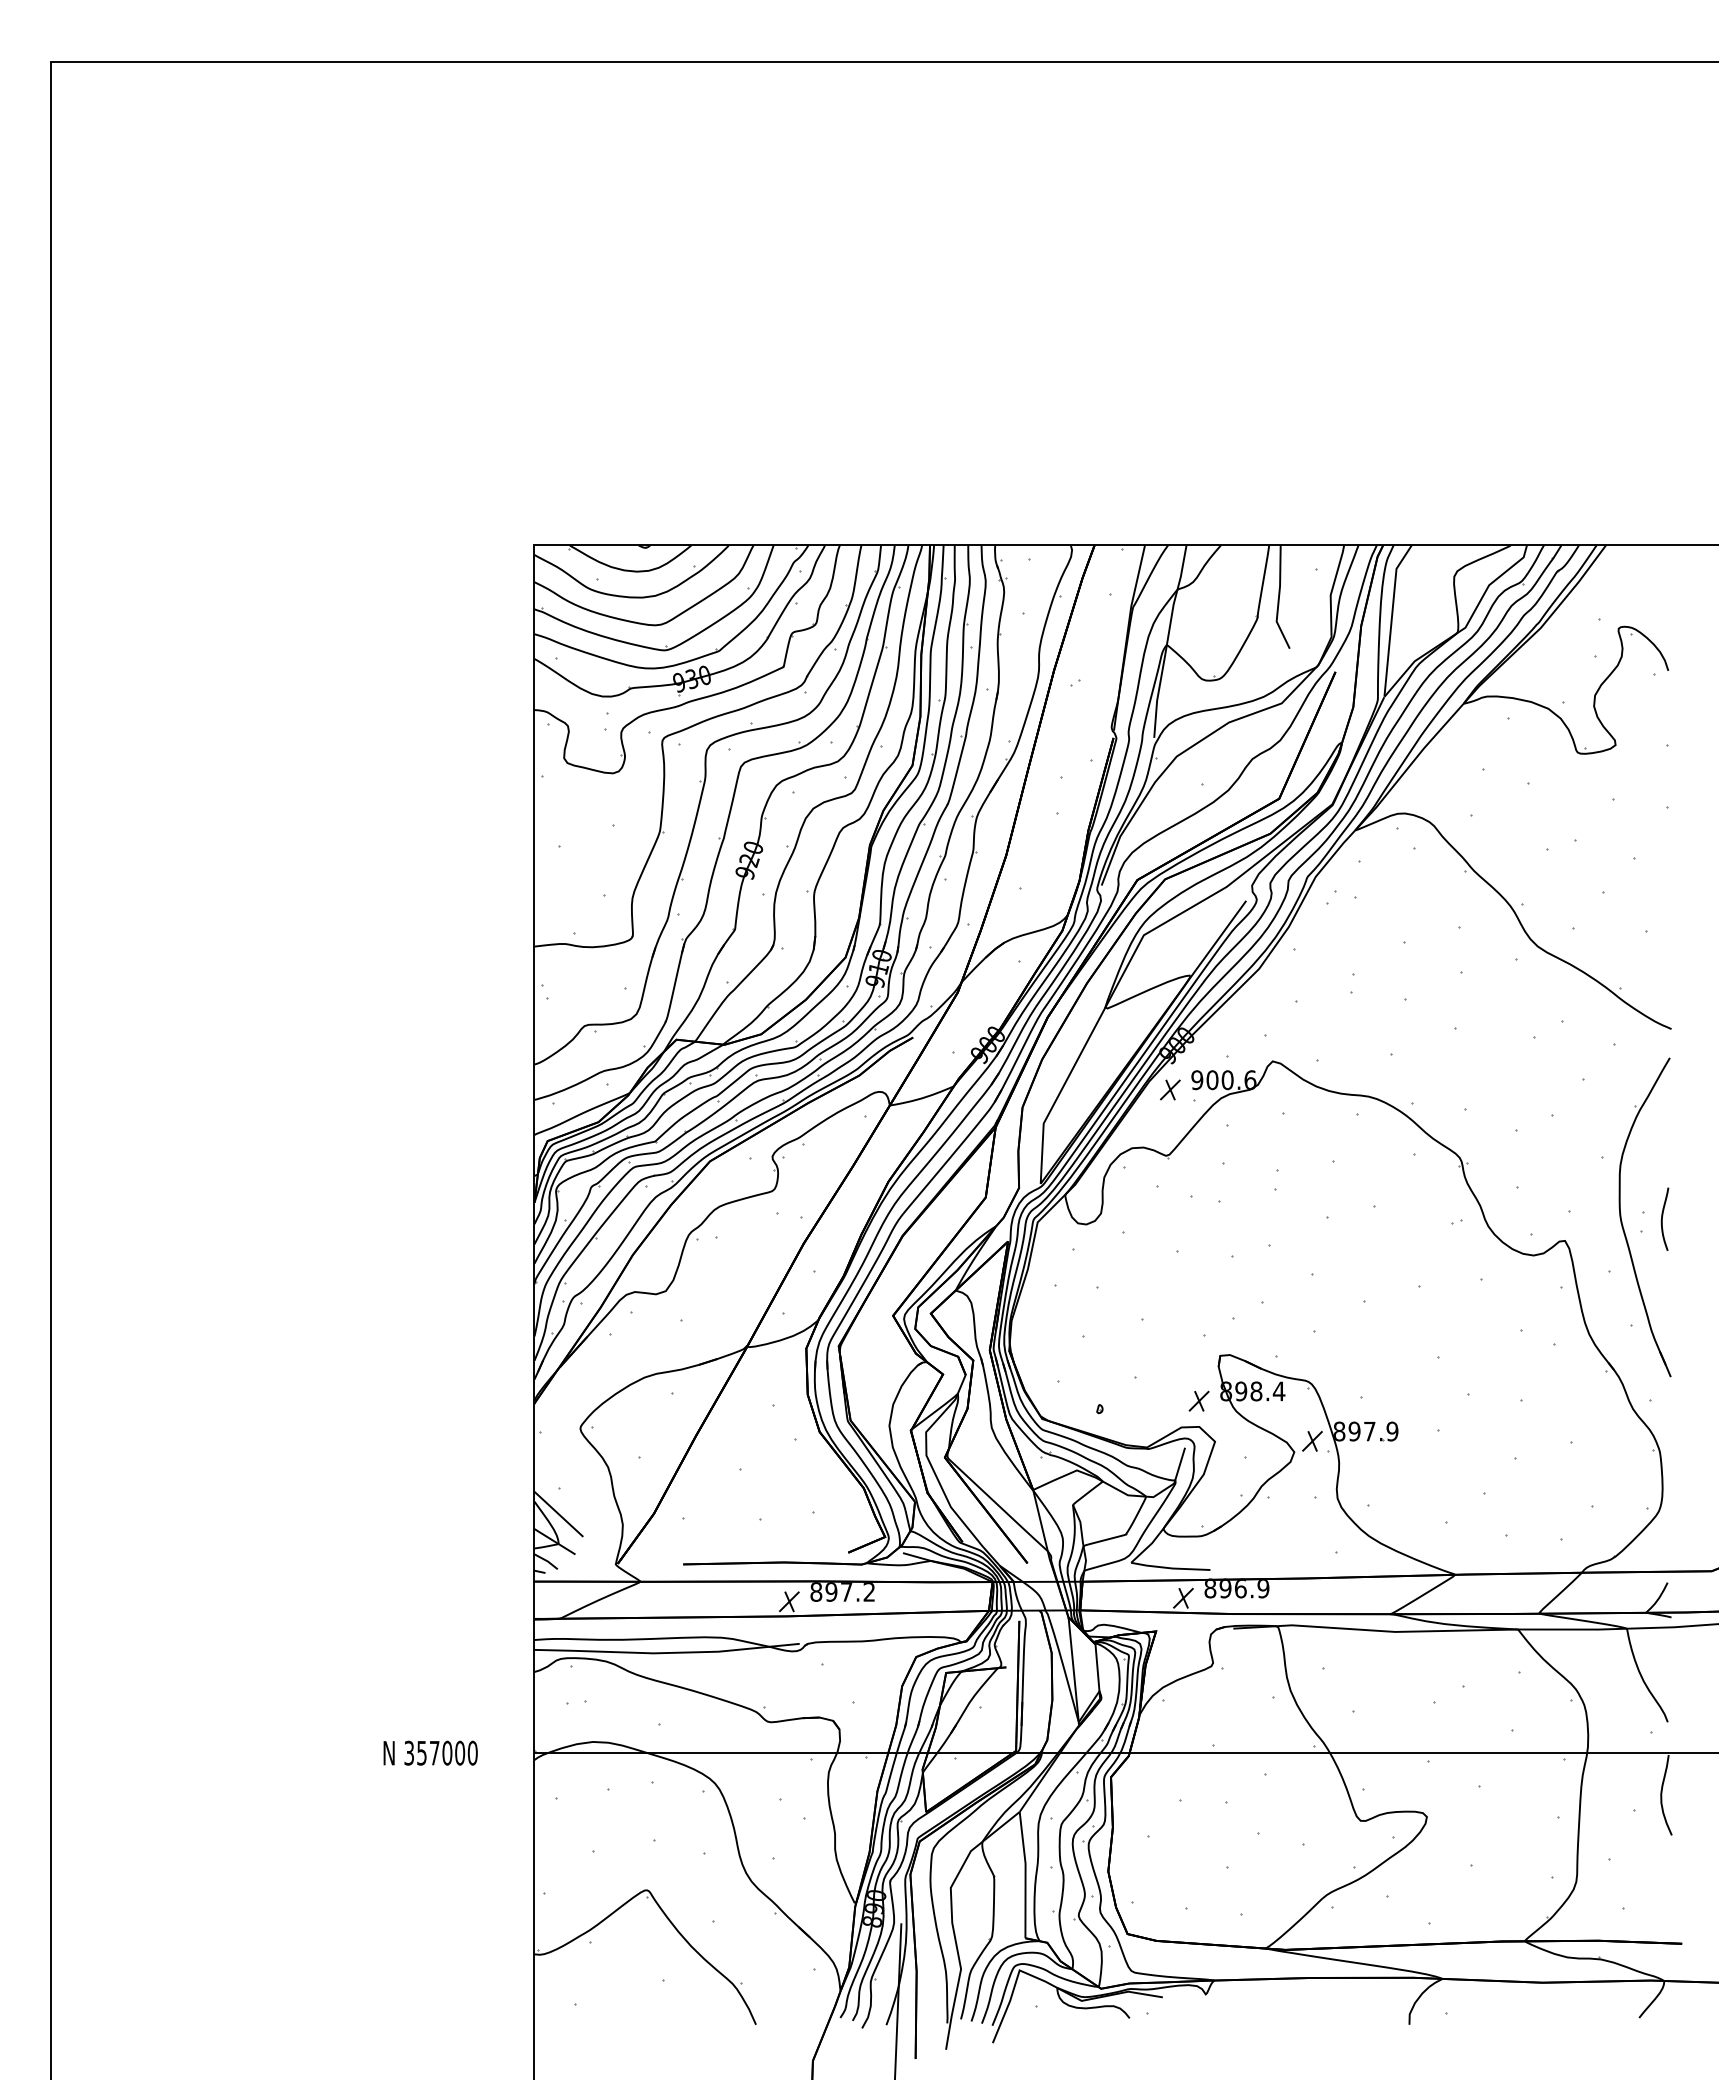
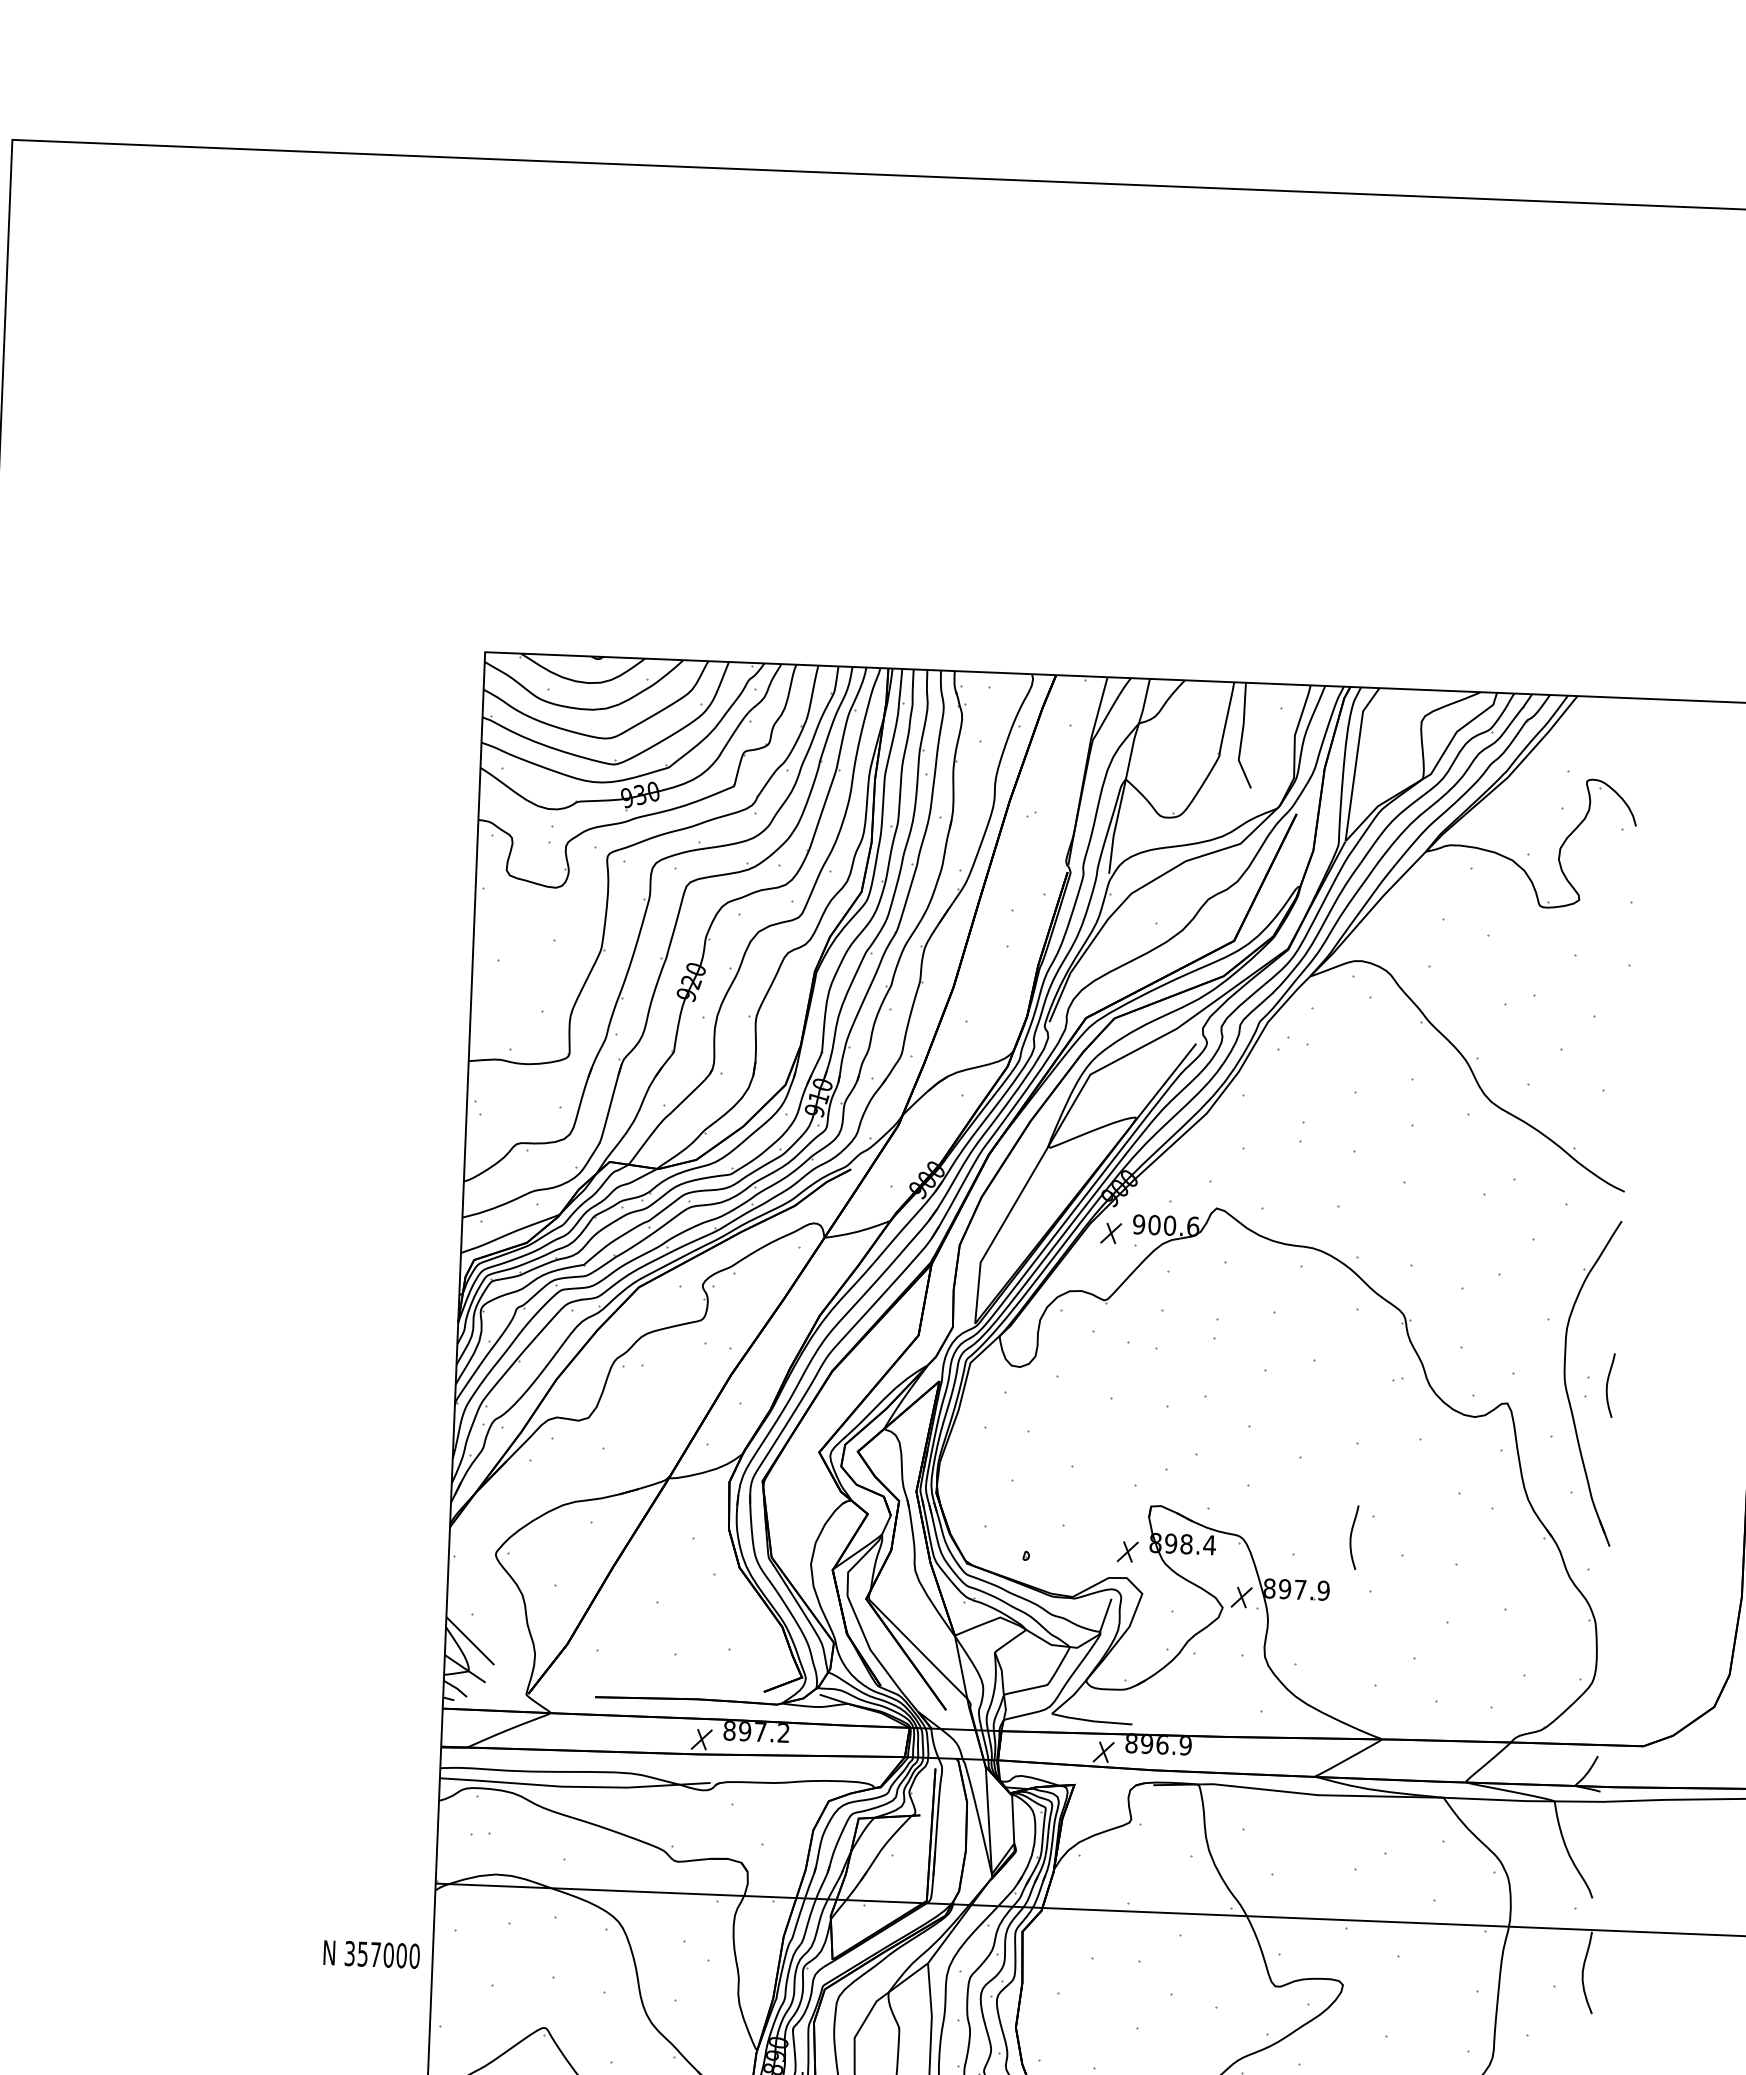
curve: (1417, 1377) -> (1351, 1536), added
text: (430, 1752) -> (371, 1953), moved

